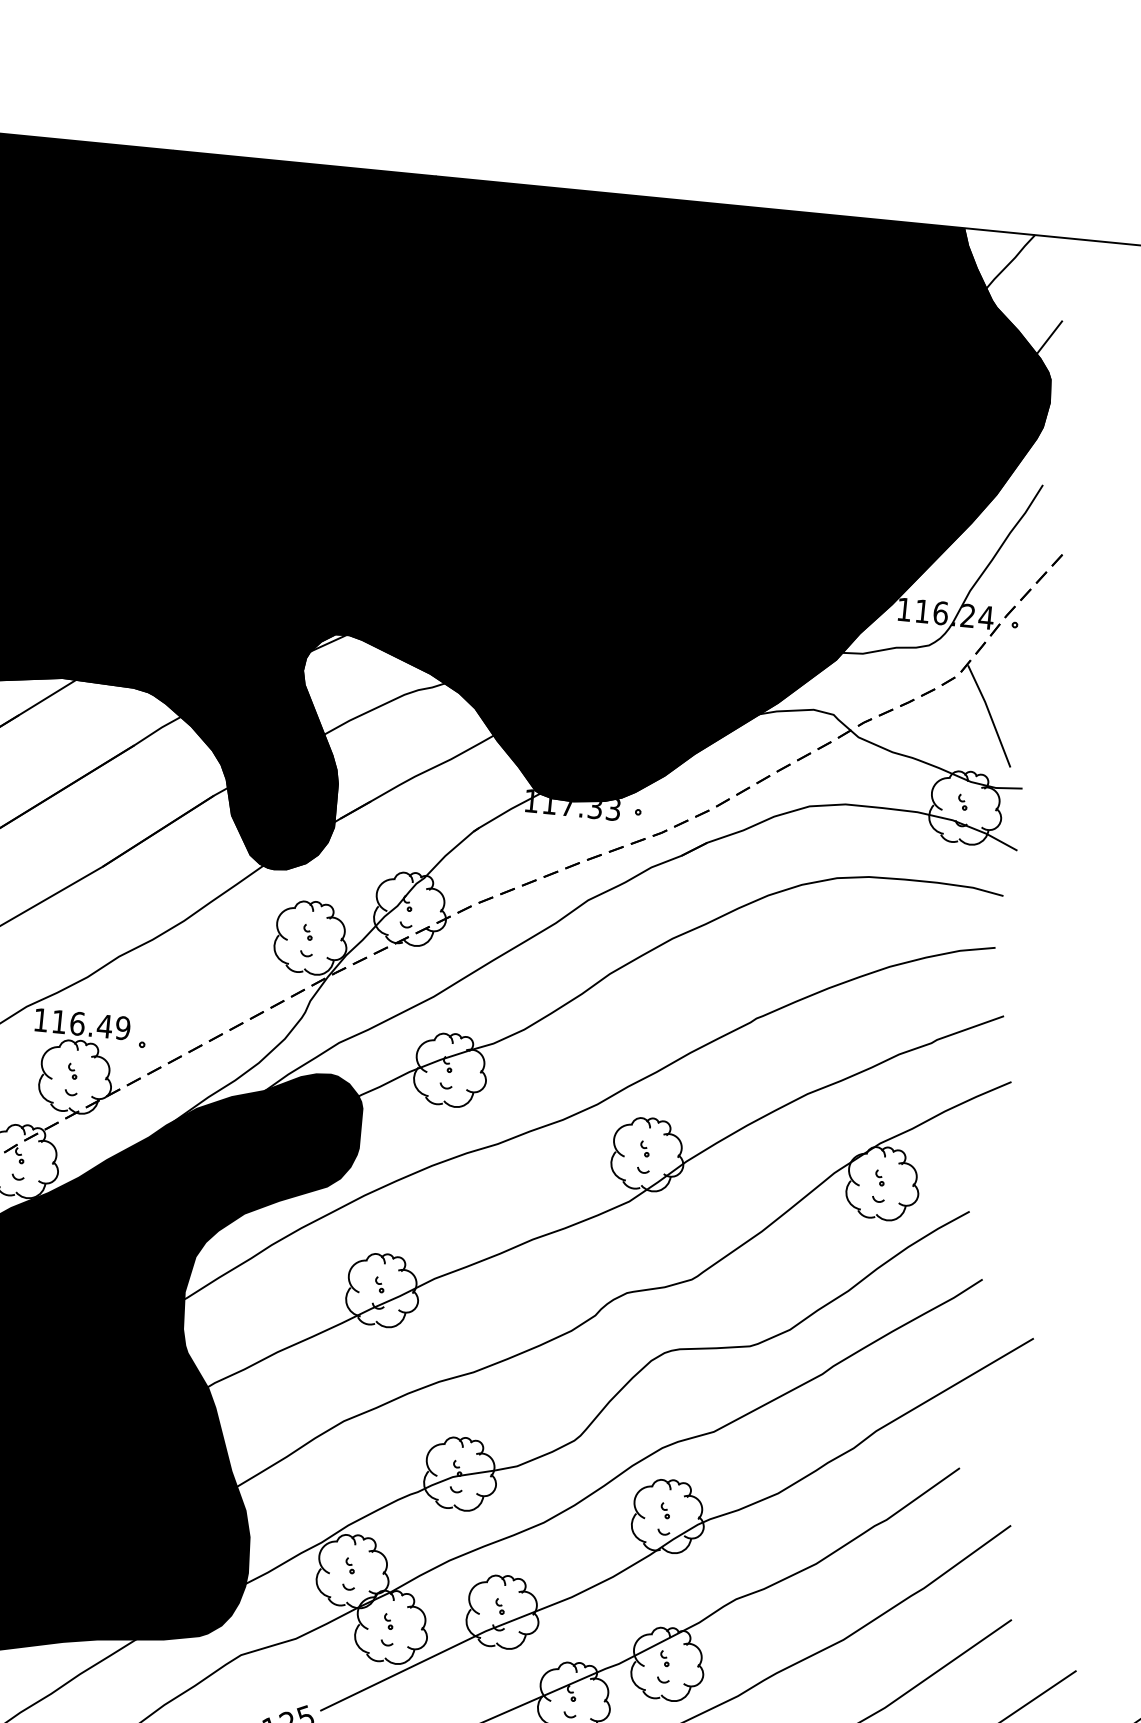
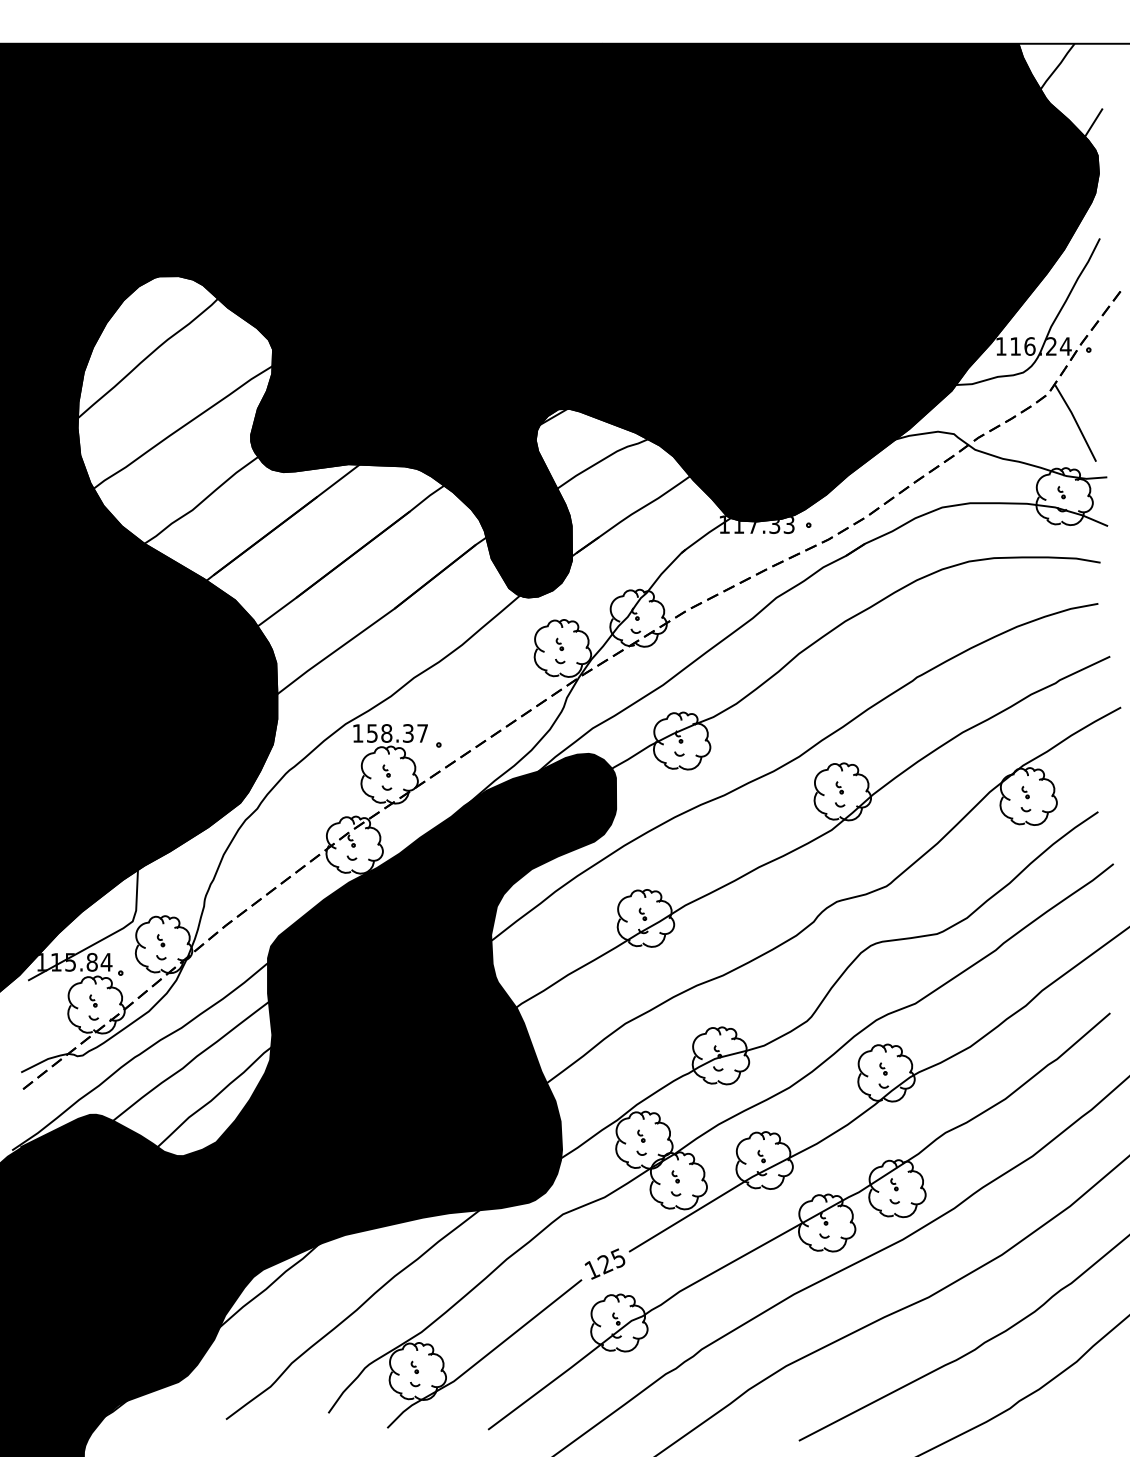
text: (91, 1025) -> (397, 733), 116.49 -> 158.37

